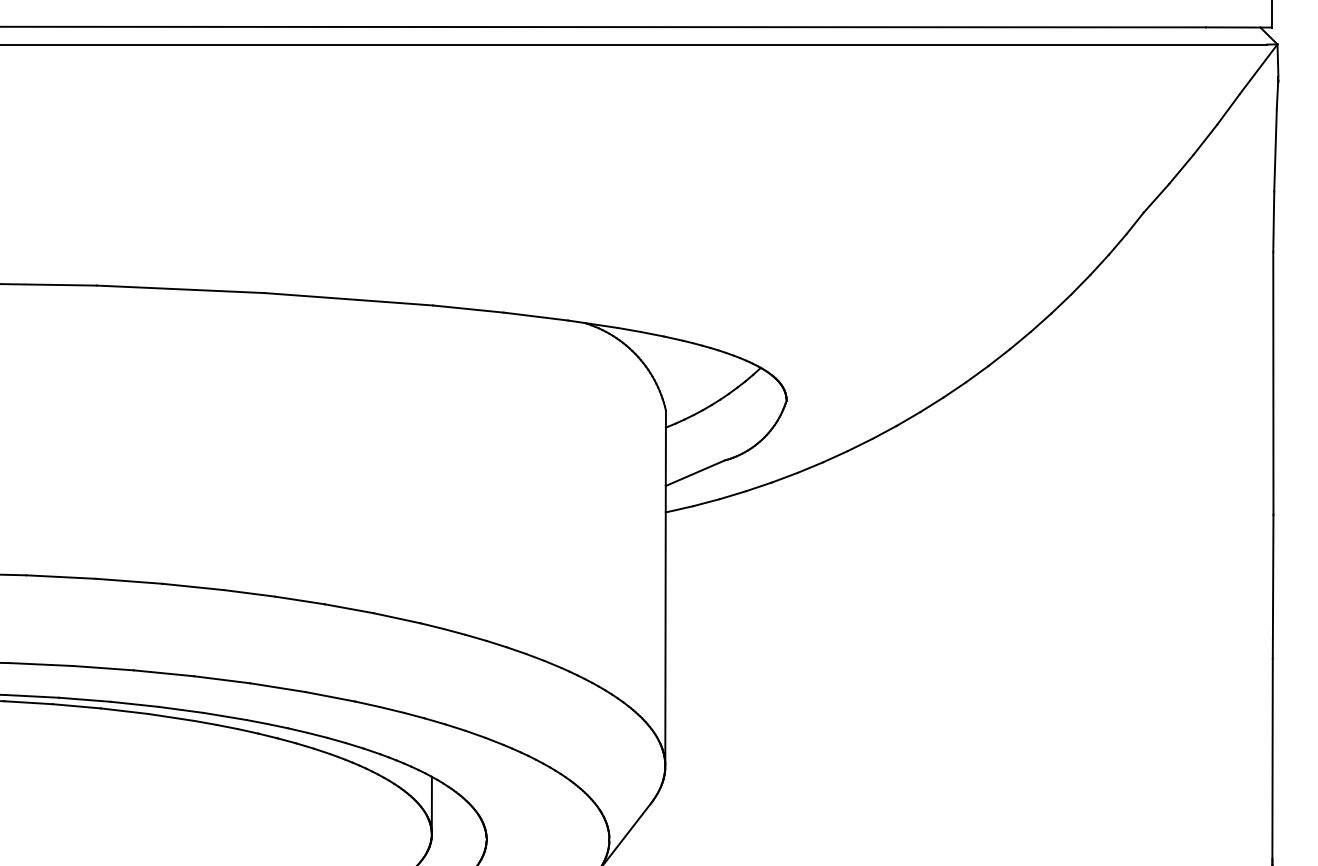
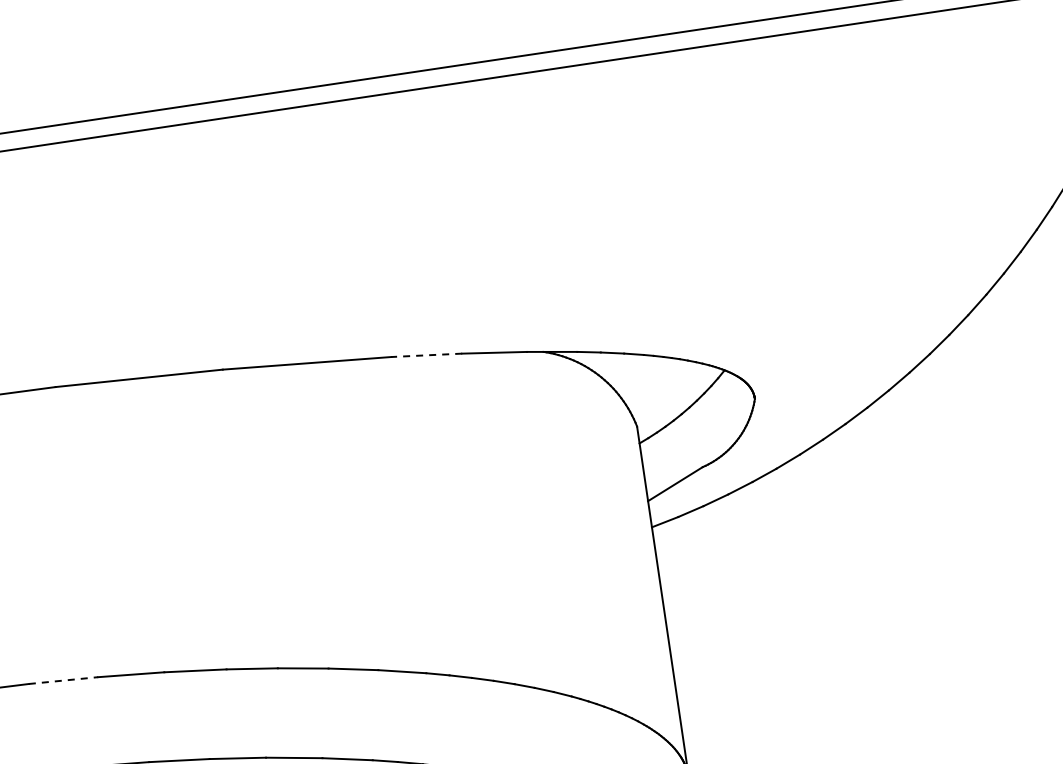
line: (467, 309) -> (425, 355), solid -> dashed
line: (61, 577) -> (63, 680), solid -> dashed

